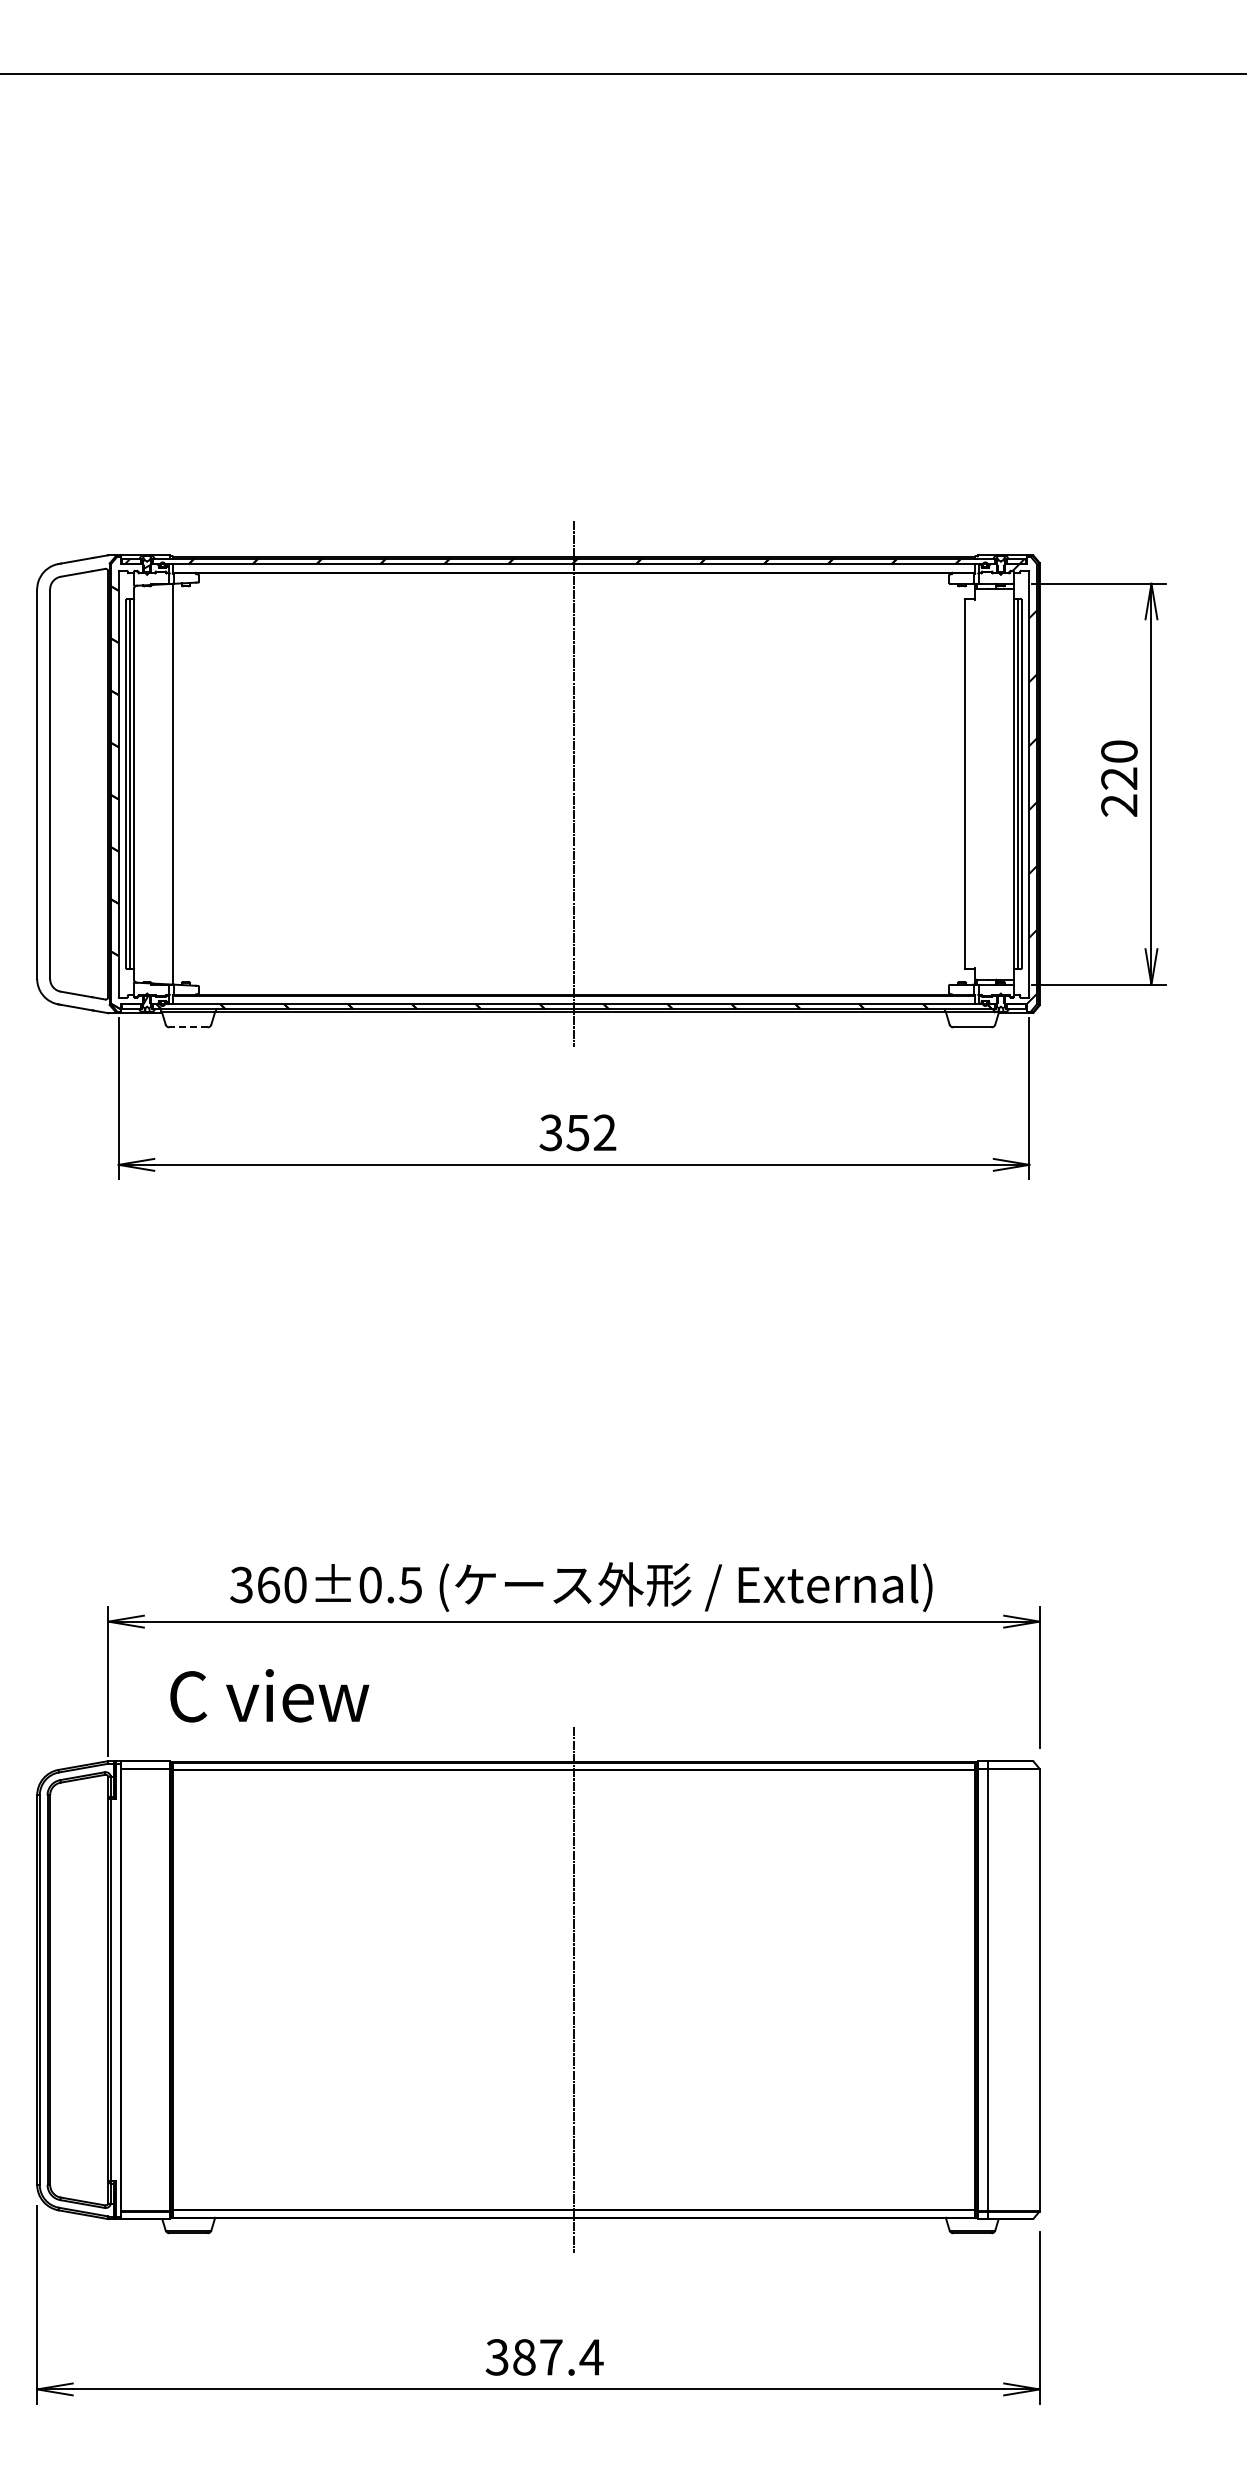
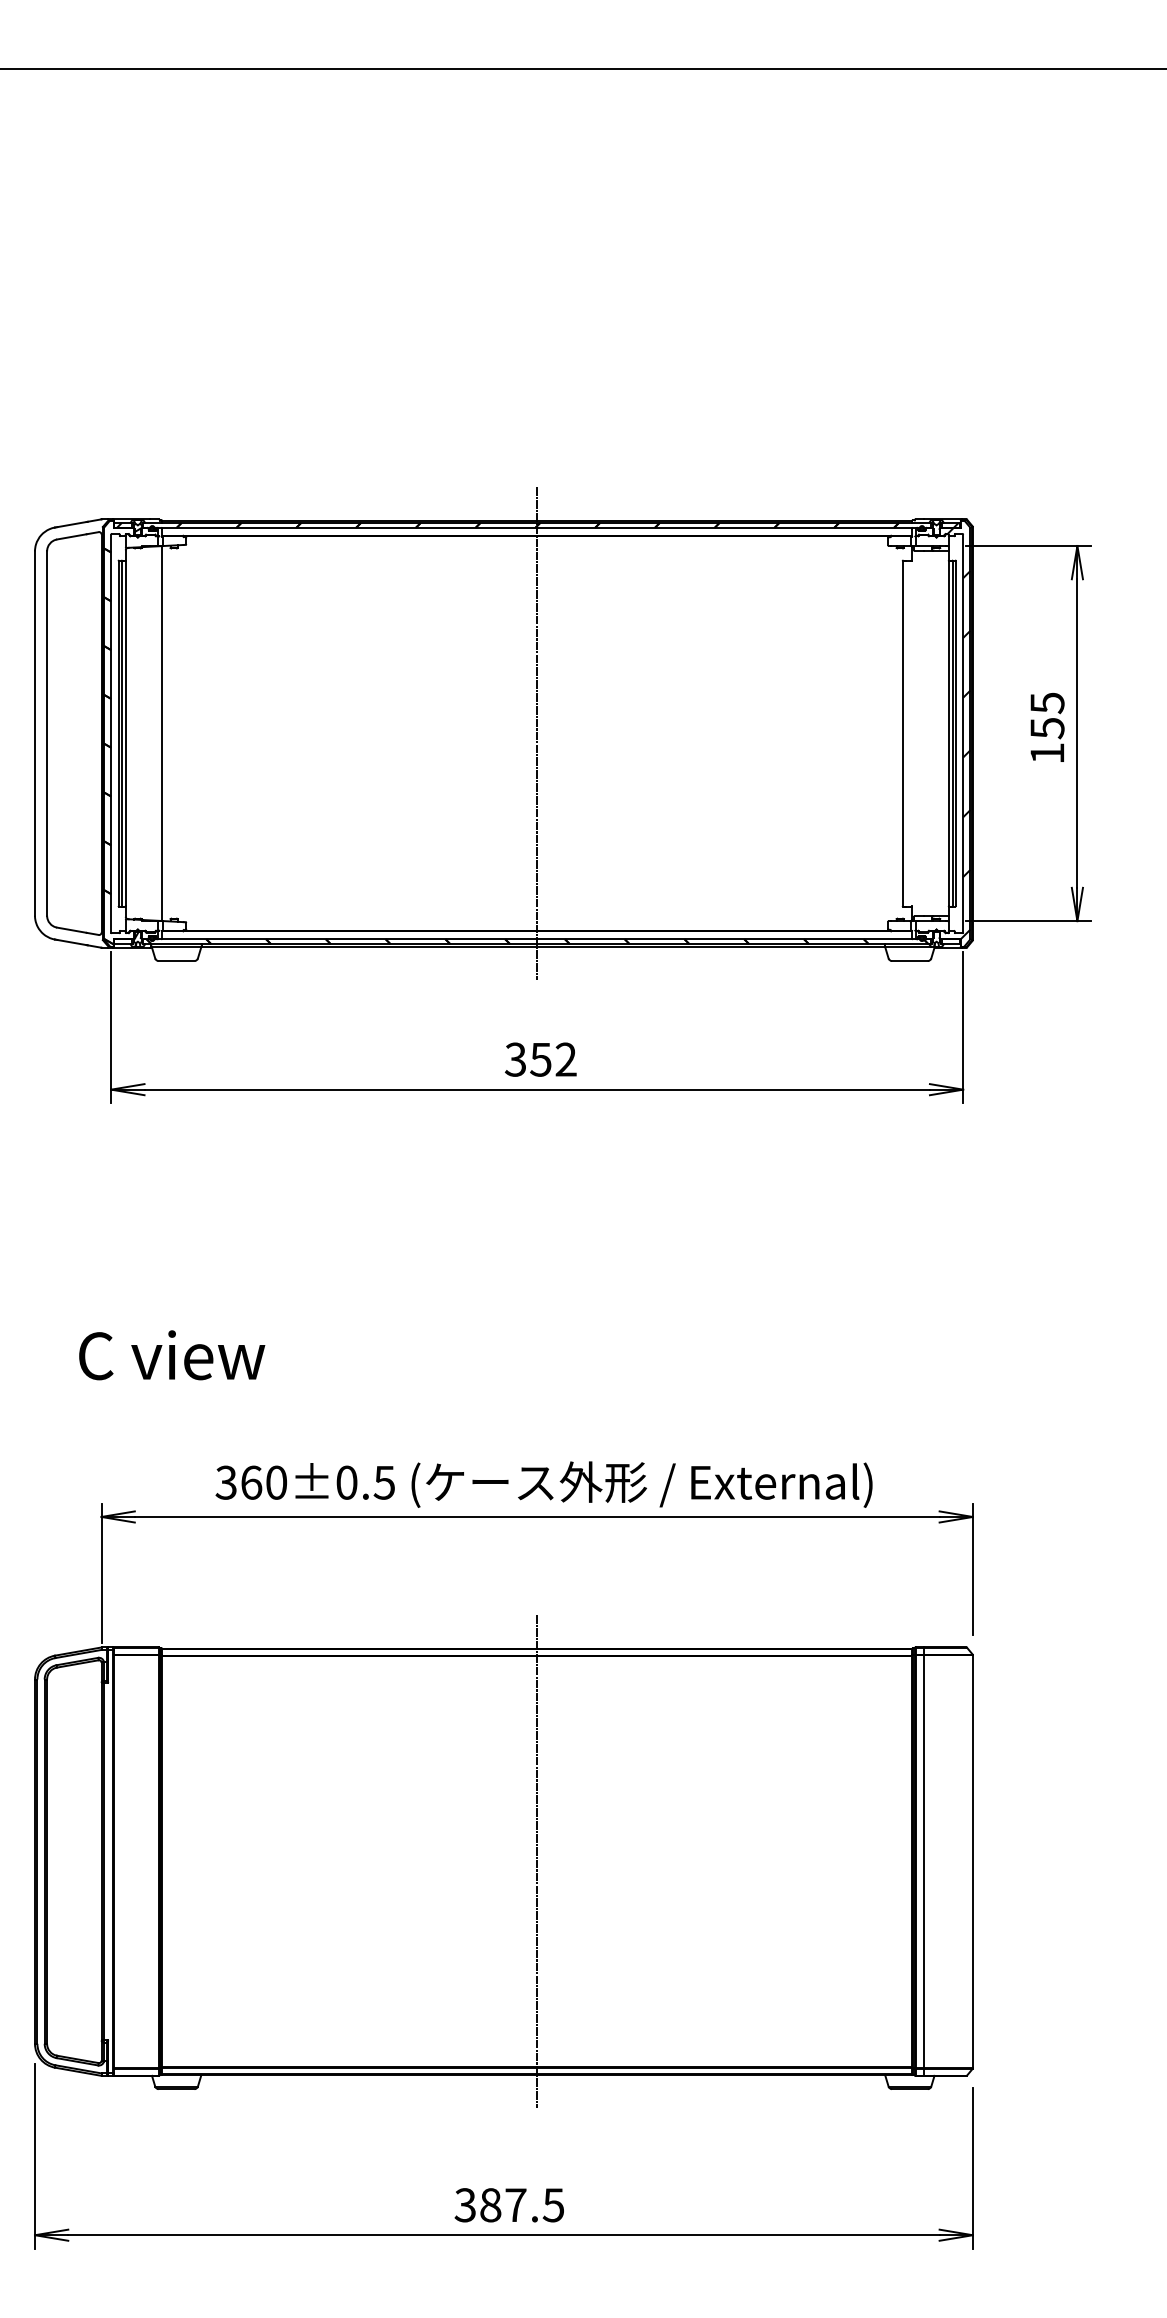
text: (1119, 778) -> (1047, 728), 220 -> 155
line: (188, 1027) -> (176, 961), dashed -> solid
text: (269, 1695) -> (171, 1354), moved
text: (591, 2357) -> (553, 2205), 387.4 -> 387.5

